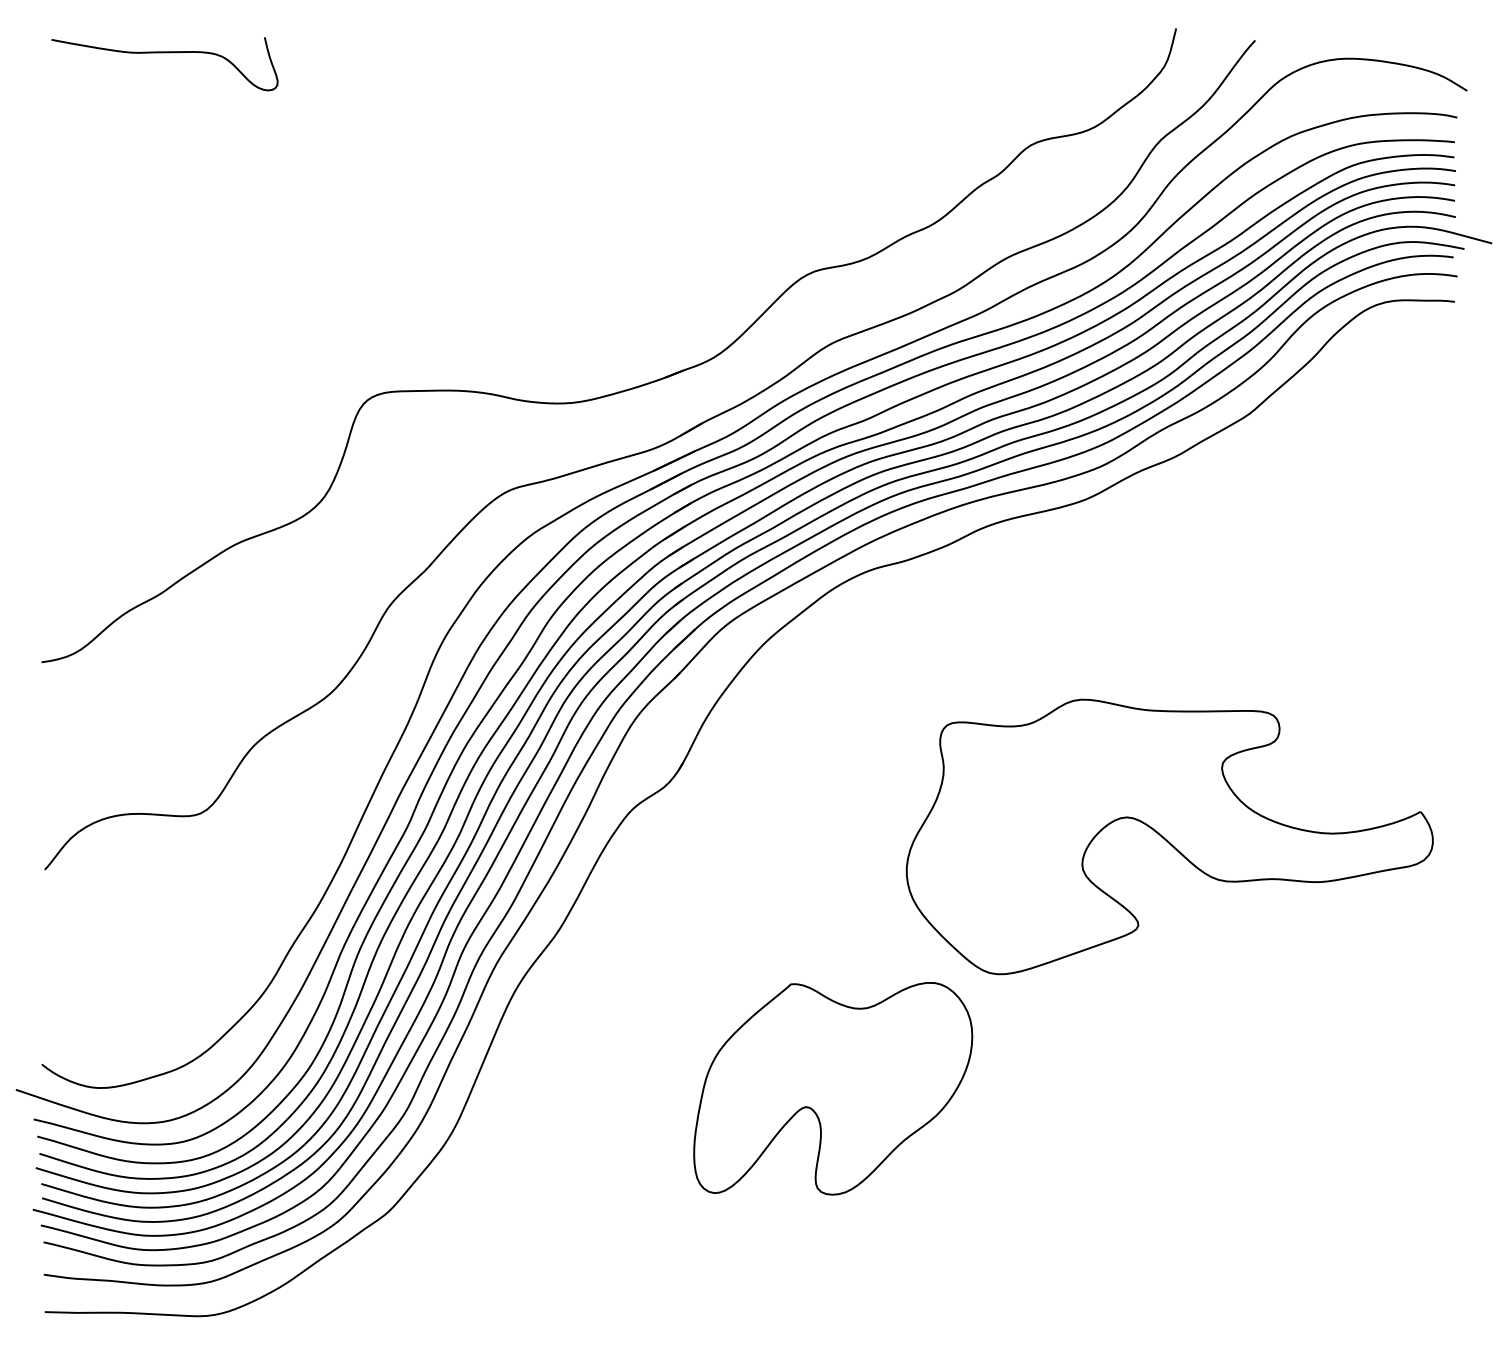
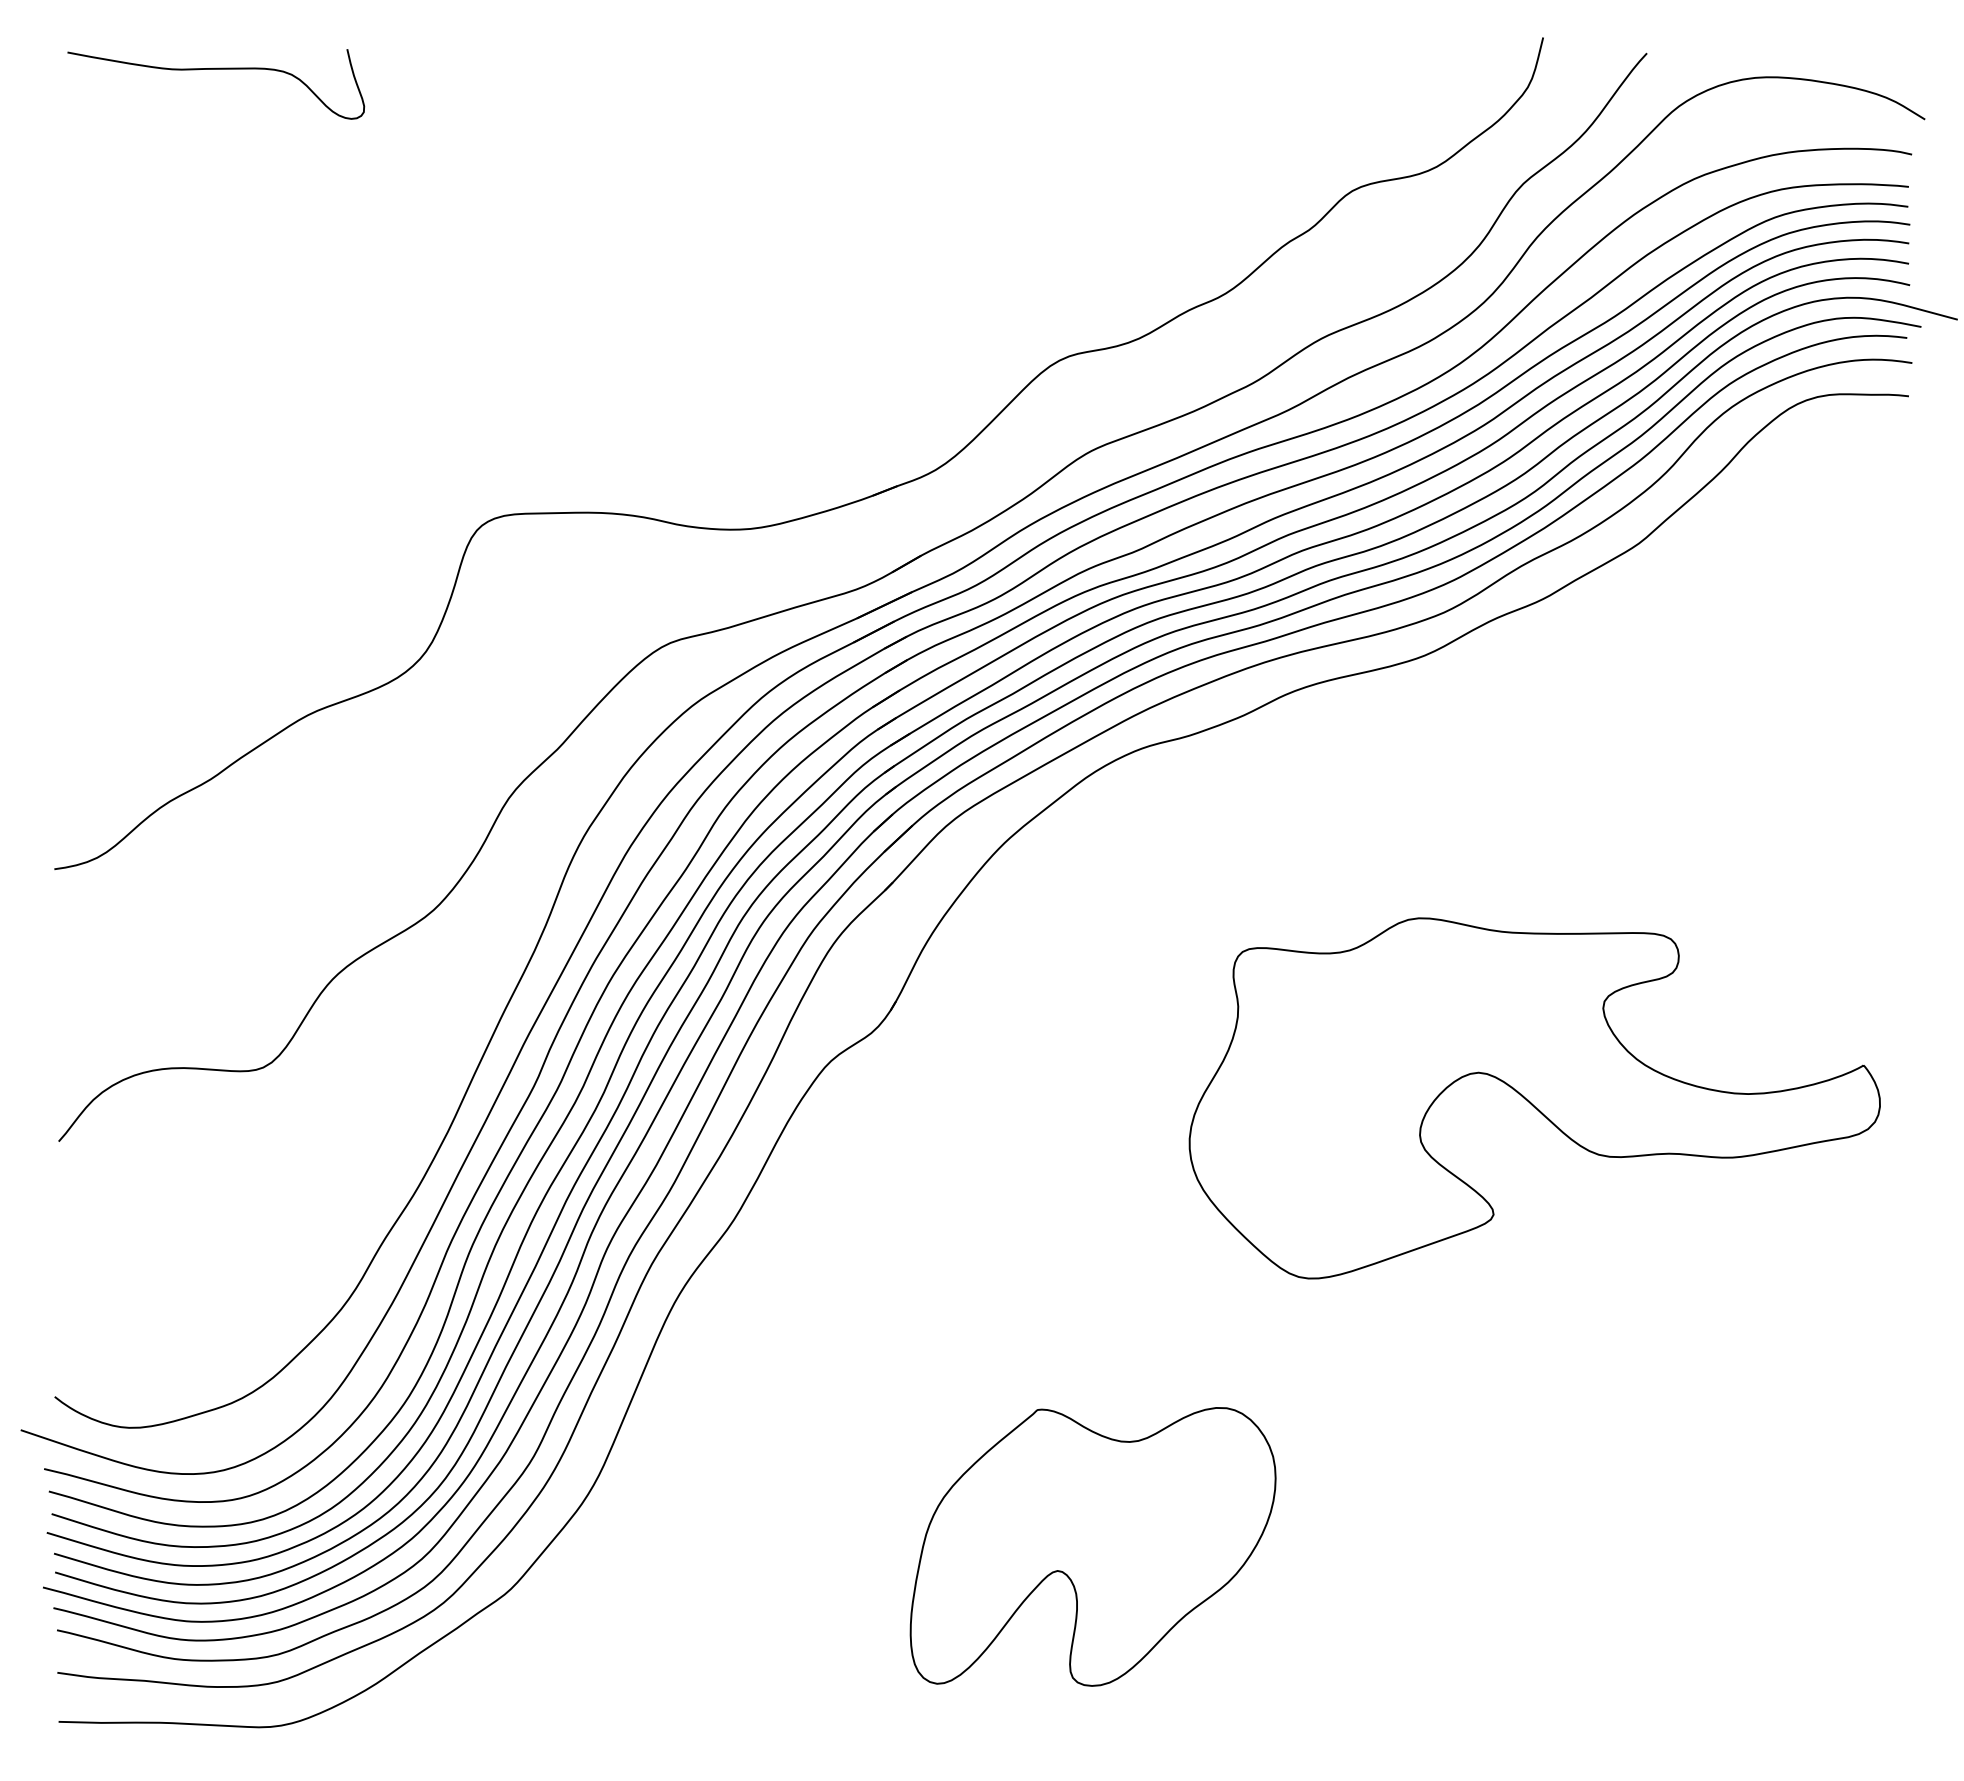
part: (833, 1088) -> (1093, 1546), moved

